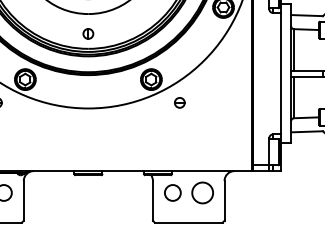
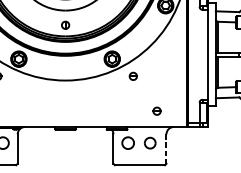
part: (211, 149) -> (156, 110), added
part: (202, 192) -> (150, 142), size x0.7
line: (224, 200) -> (166, 148), solid -> dashed

